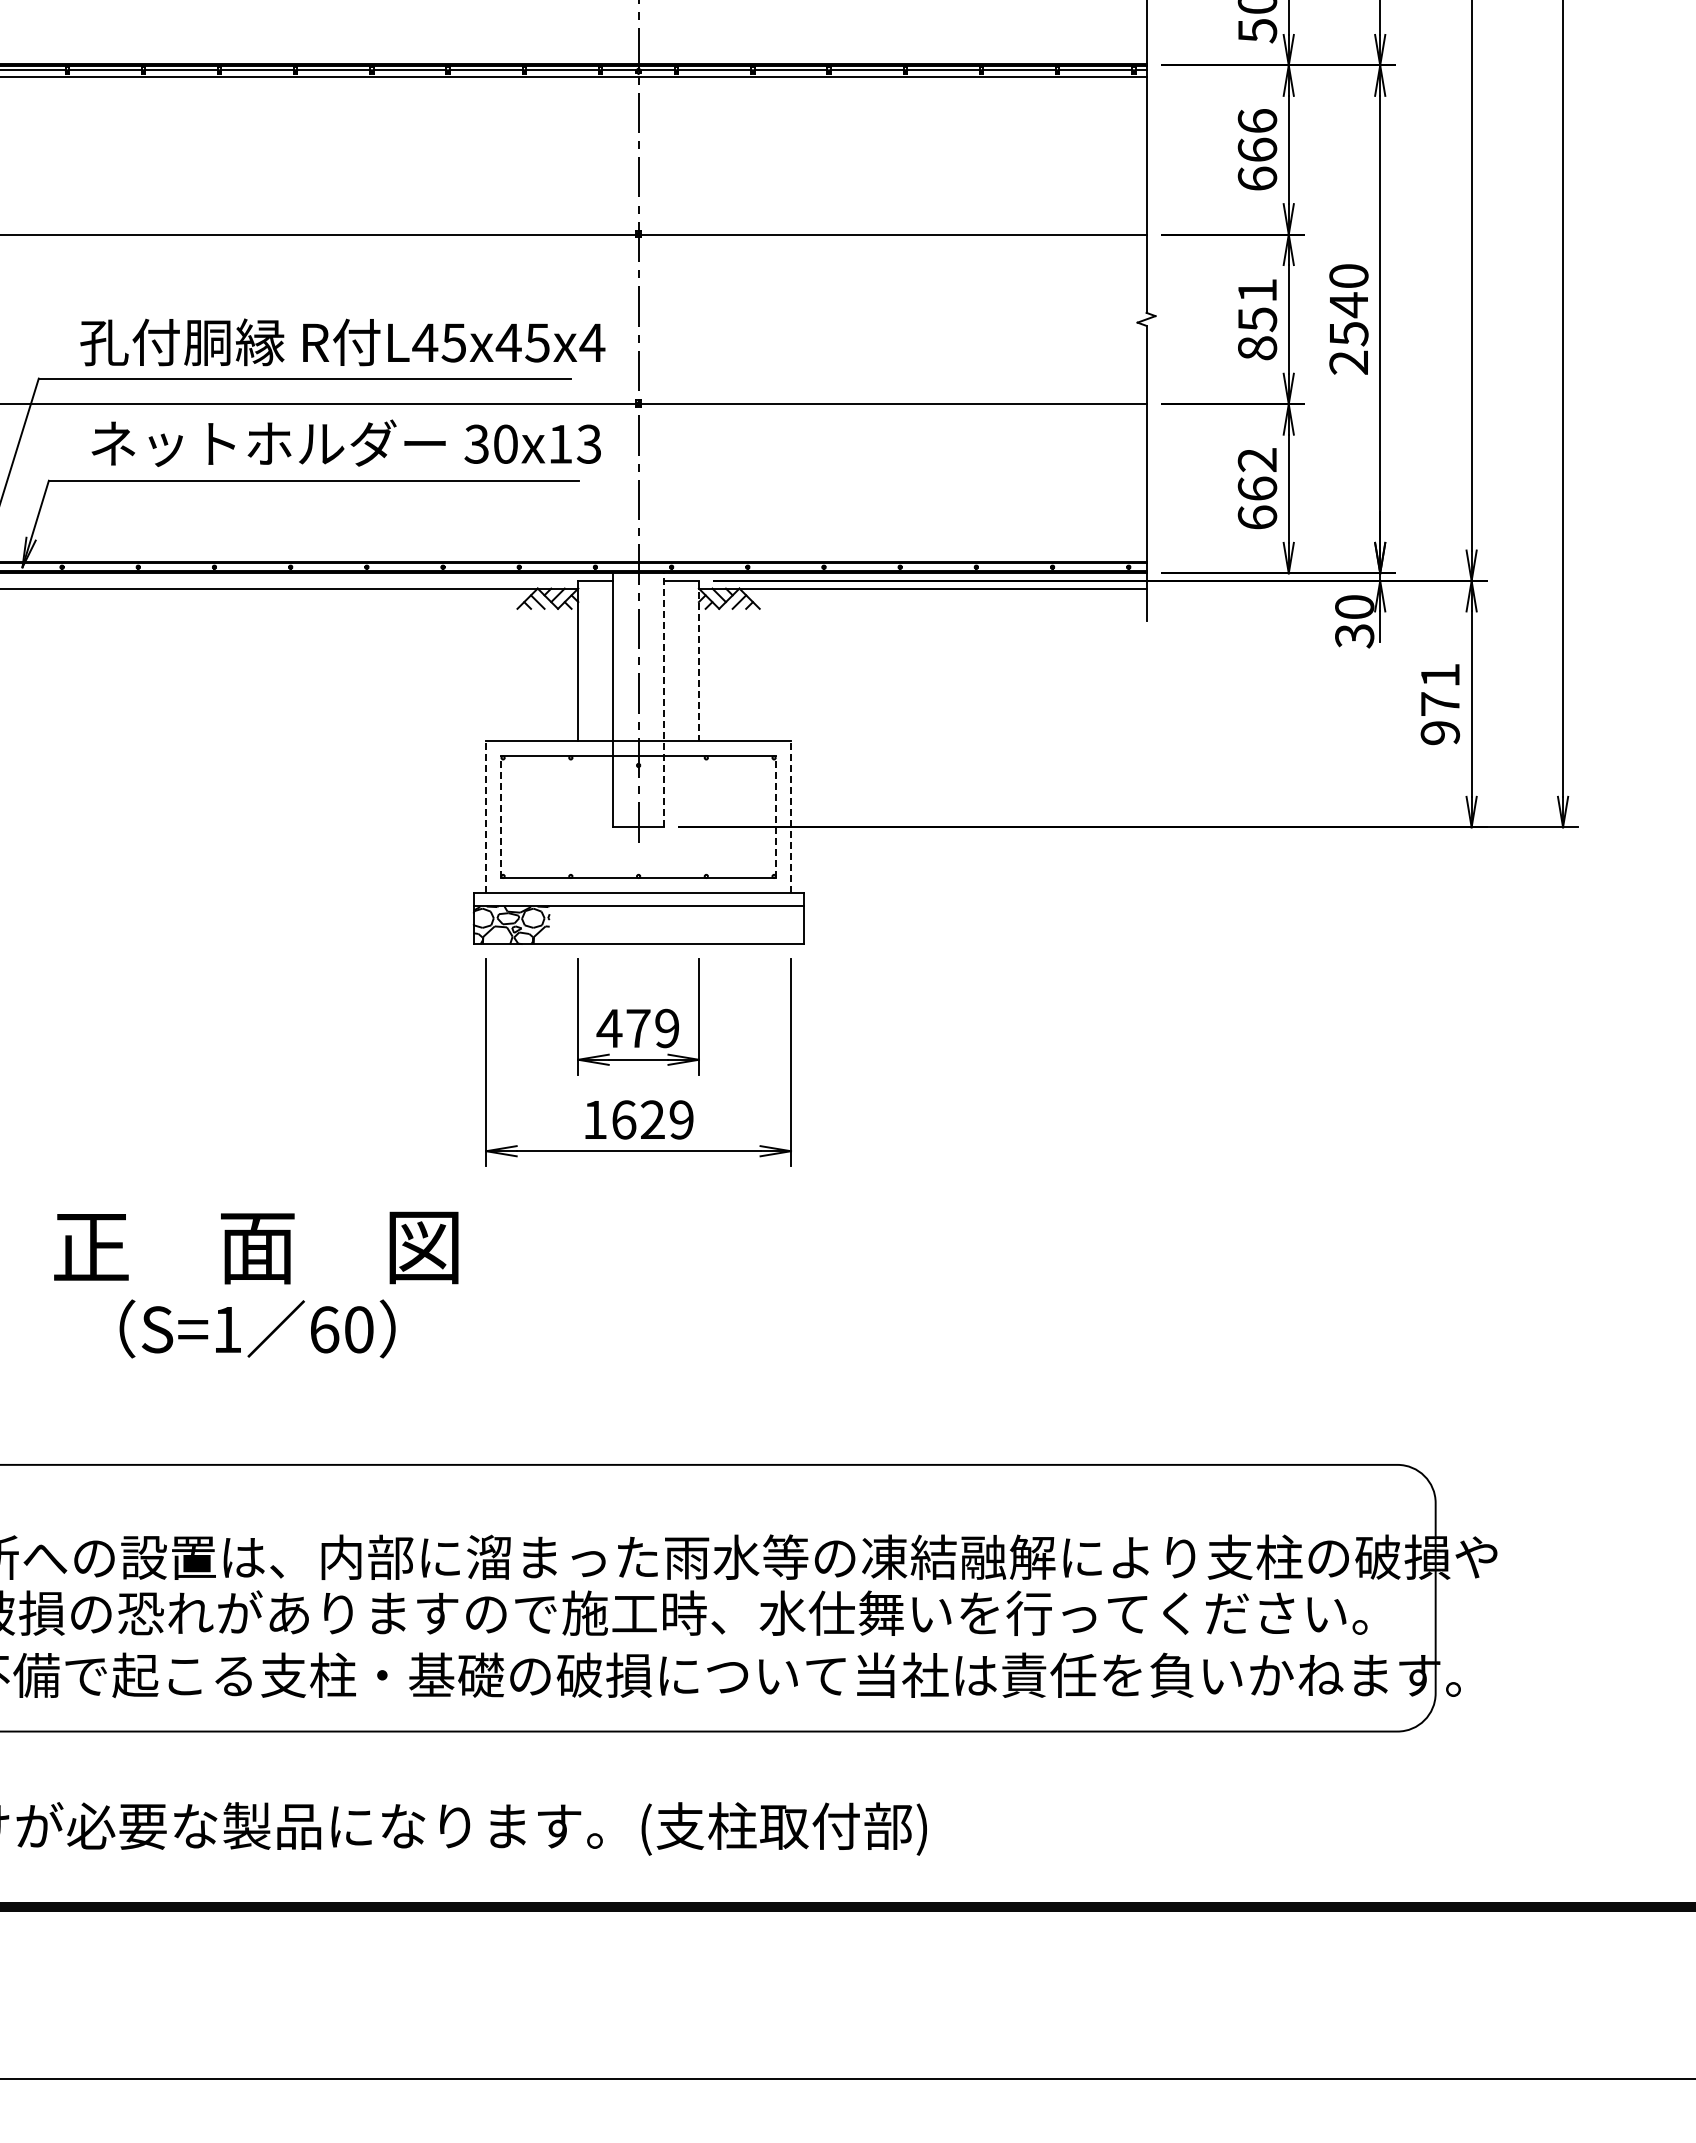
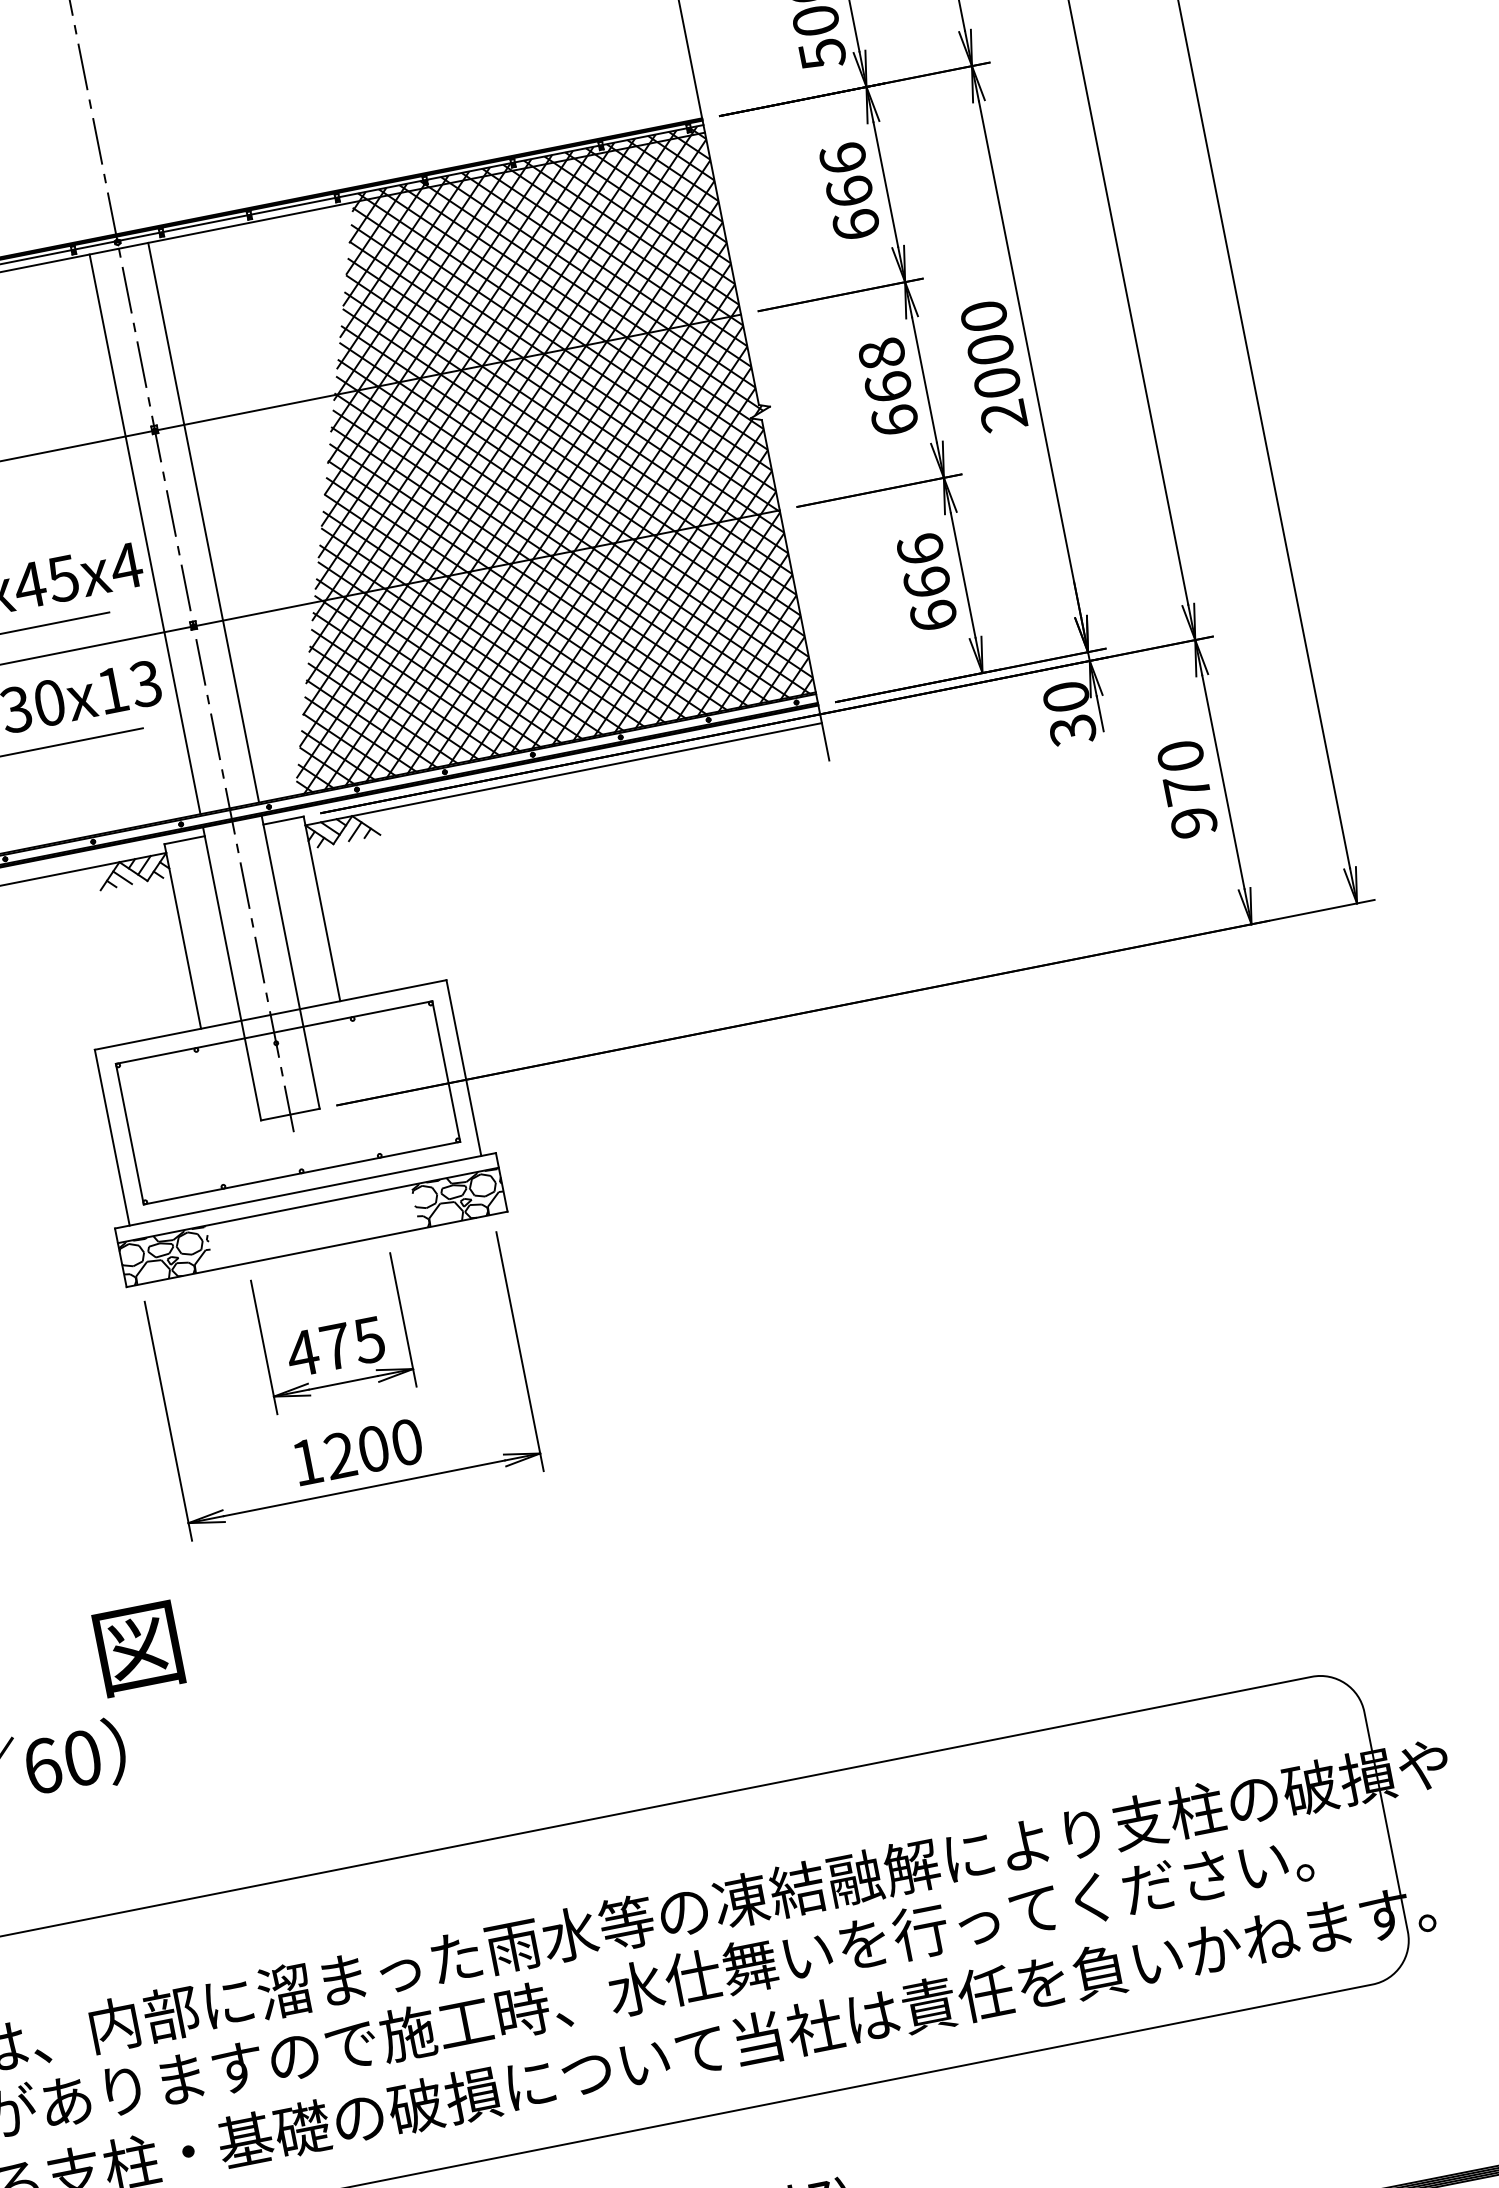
hatch: (923, 316) -> (502, 460), added
line: (613, 318) -> (145, 533), added
line: (664, 318) -> (204, 521), added
text: (1257, 319) -> (888, 387), 851 -> 668
text: (1348, 319) -> (993, 366), 2540 -> 2000
text: (1257, 459) -> (920, 548), 662 -> 666
line: (698, 660) -> (321, 908), dashed -> solid
text: (1440, 675) -> (1180, 756), 971 -> 970
line: (664, 700) -> (291, 962), dashed -> solid
line: (486, 816) -> (112, 1136), dashed -> solid
line: (790, 816) -> (463, 1067), dashed -> solid
line: (501, 817) -> (129, 1134), dashed -> solid
line: (775, 817) -> (446, 1072), dashed -> solid
hatch: (765, 925) -> (459, 1198), added
text: (666, 1028) -> (368, 1340), 479 -> 475
text: (652, 1119) -> (373, 1448), 1629 -> 1200

